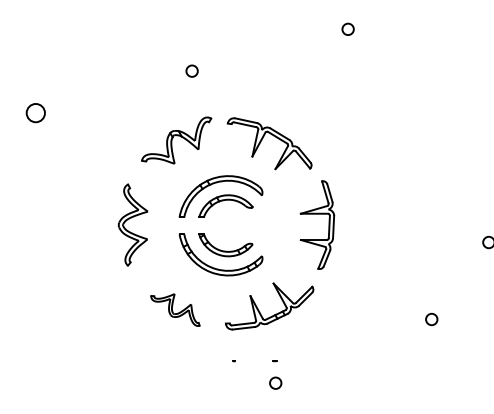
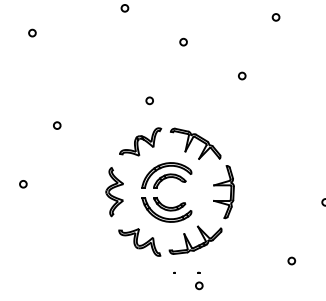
circle: (36, 112) -> (57, 125), size x0.62
part: (174, 310) -> (139, 242), size x1.43
circle: (431, 318) -> (291, 260), moved

